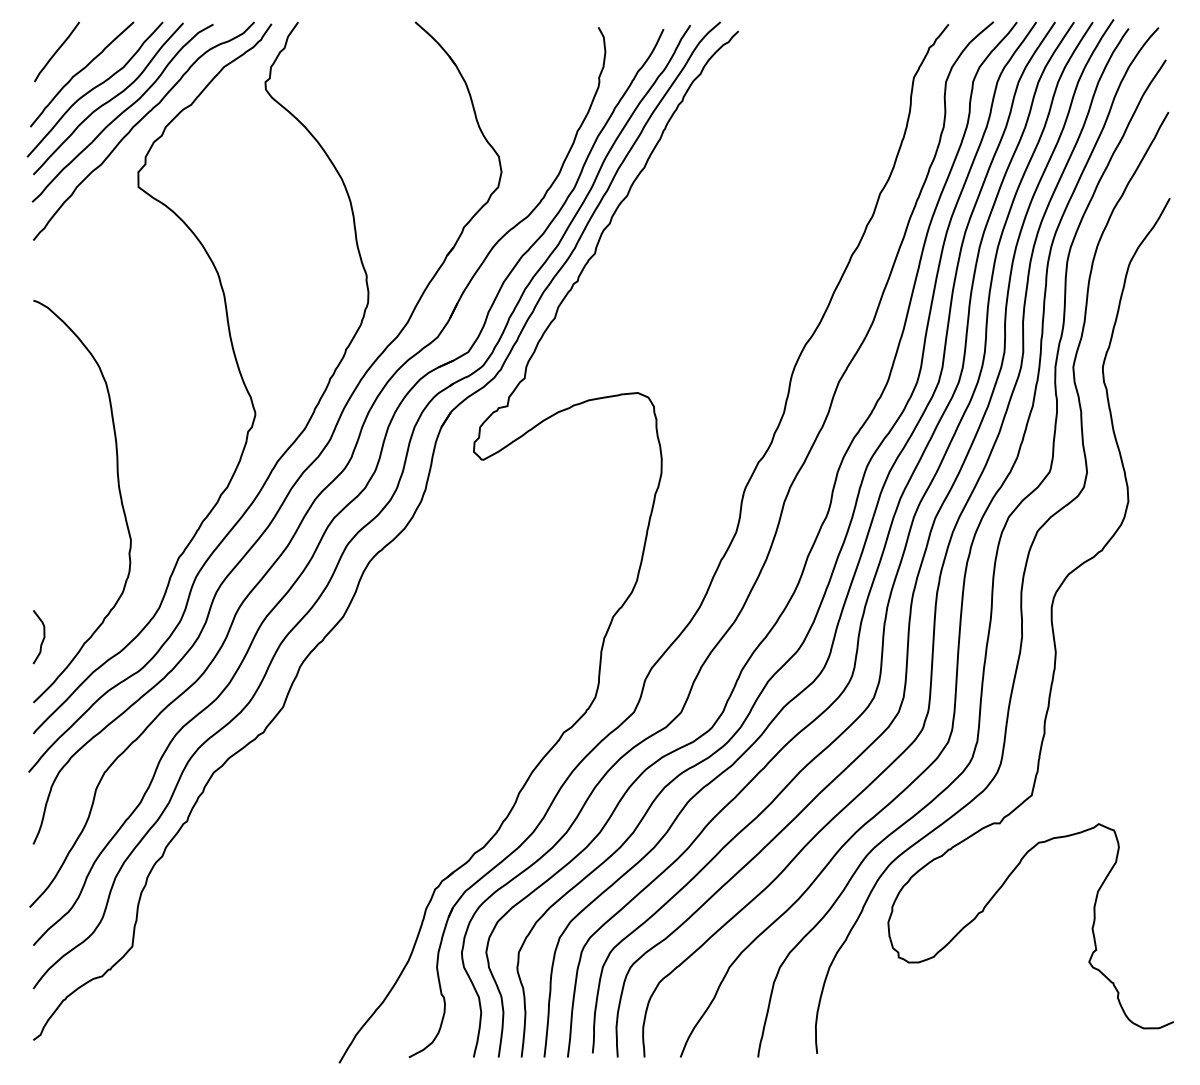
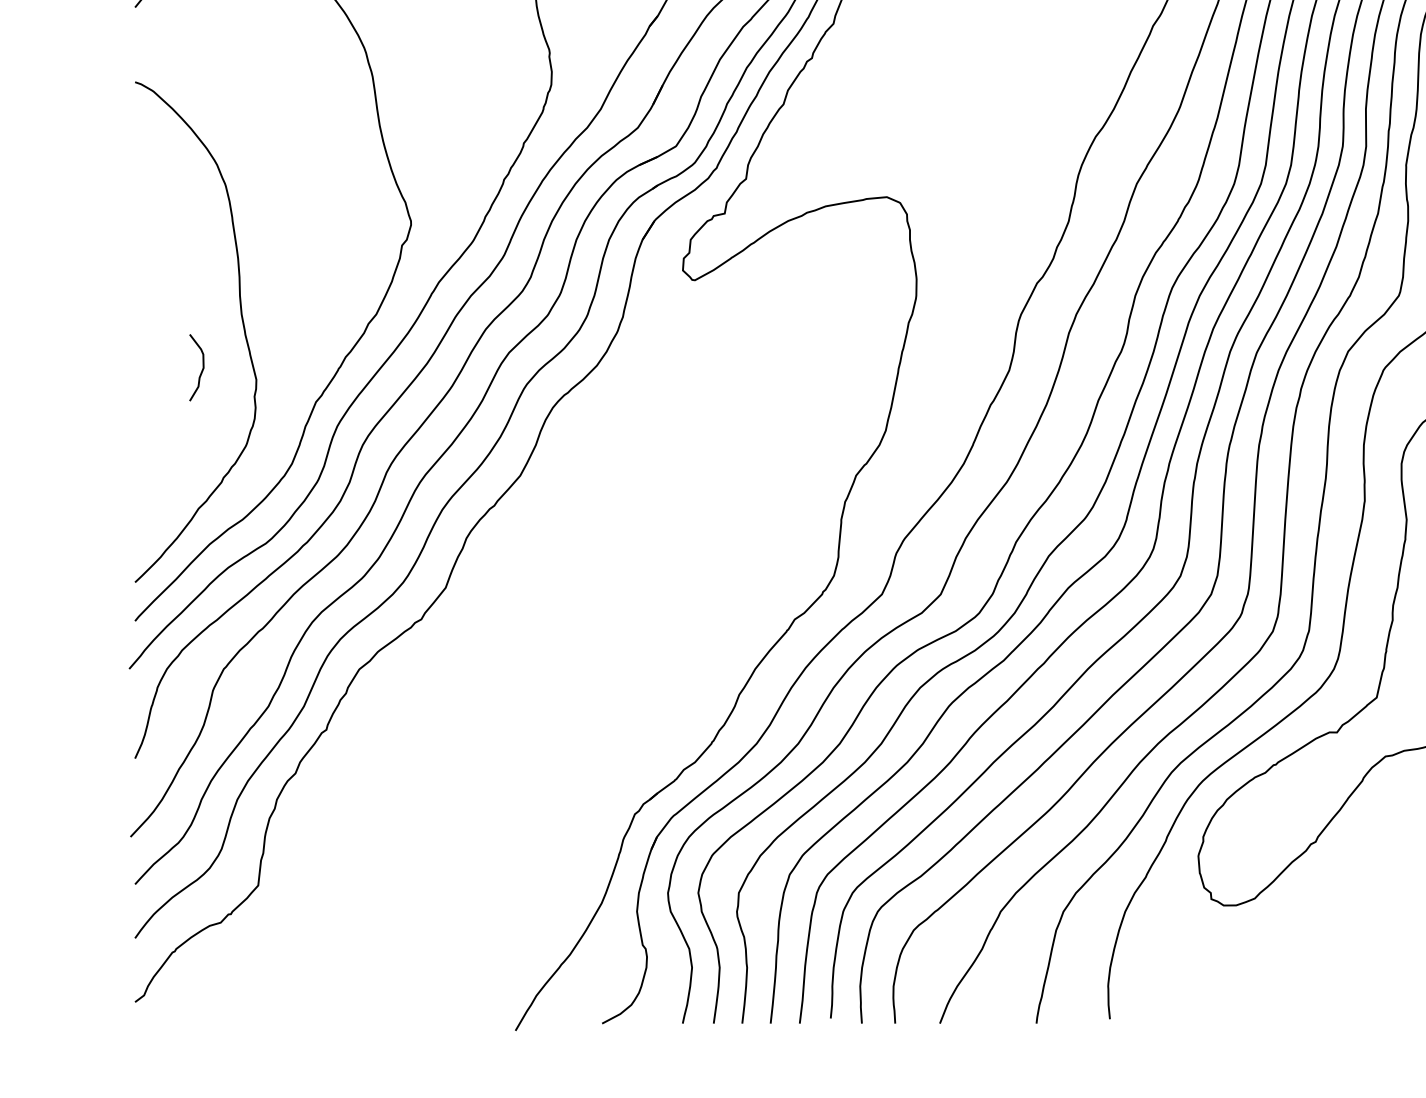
curve: (42, 639) -> (201, 370), moved

